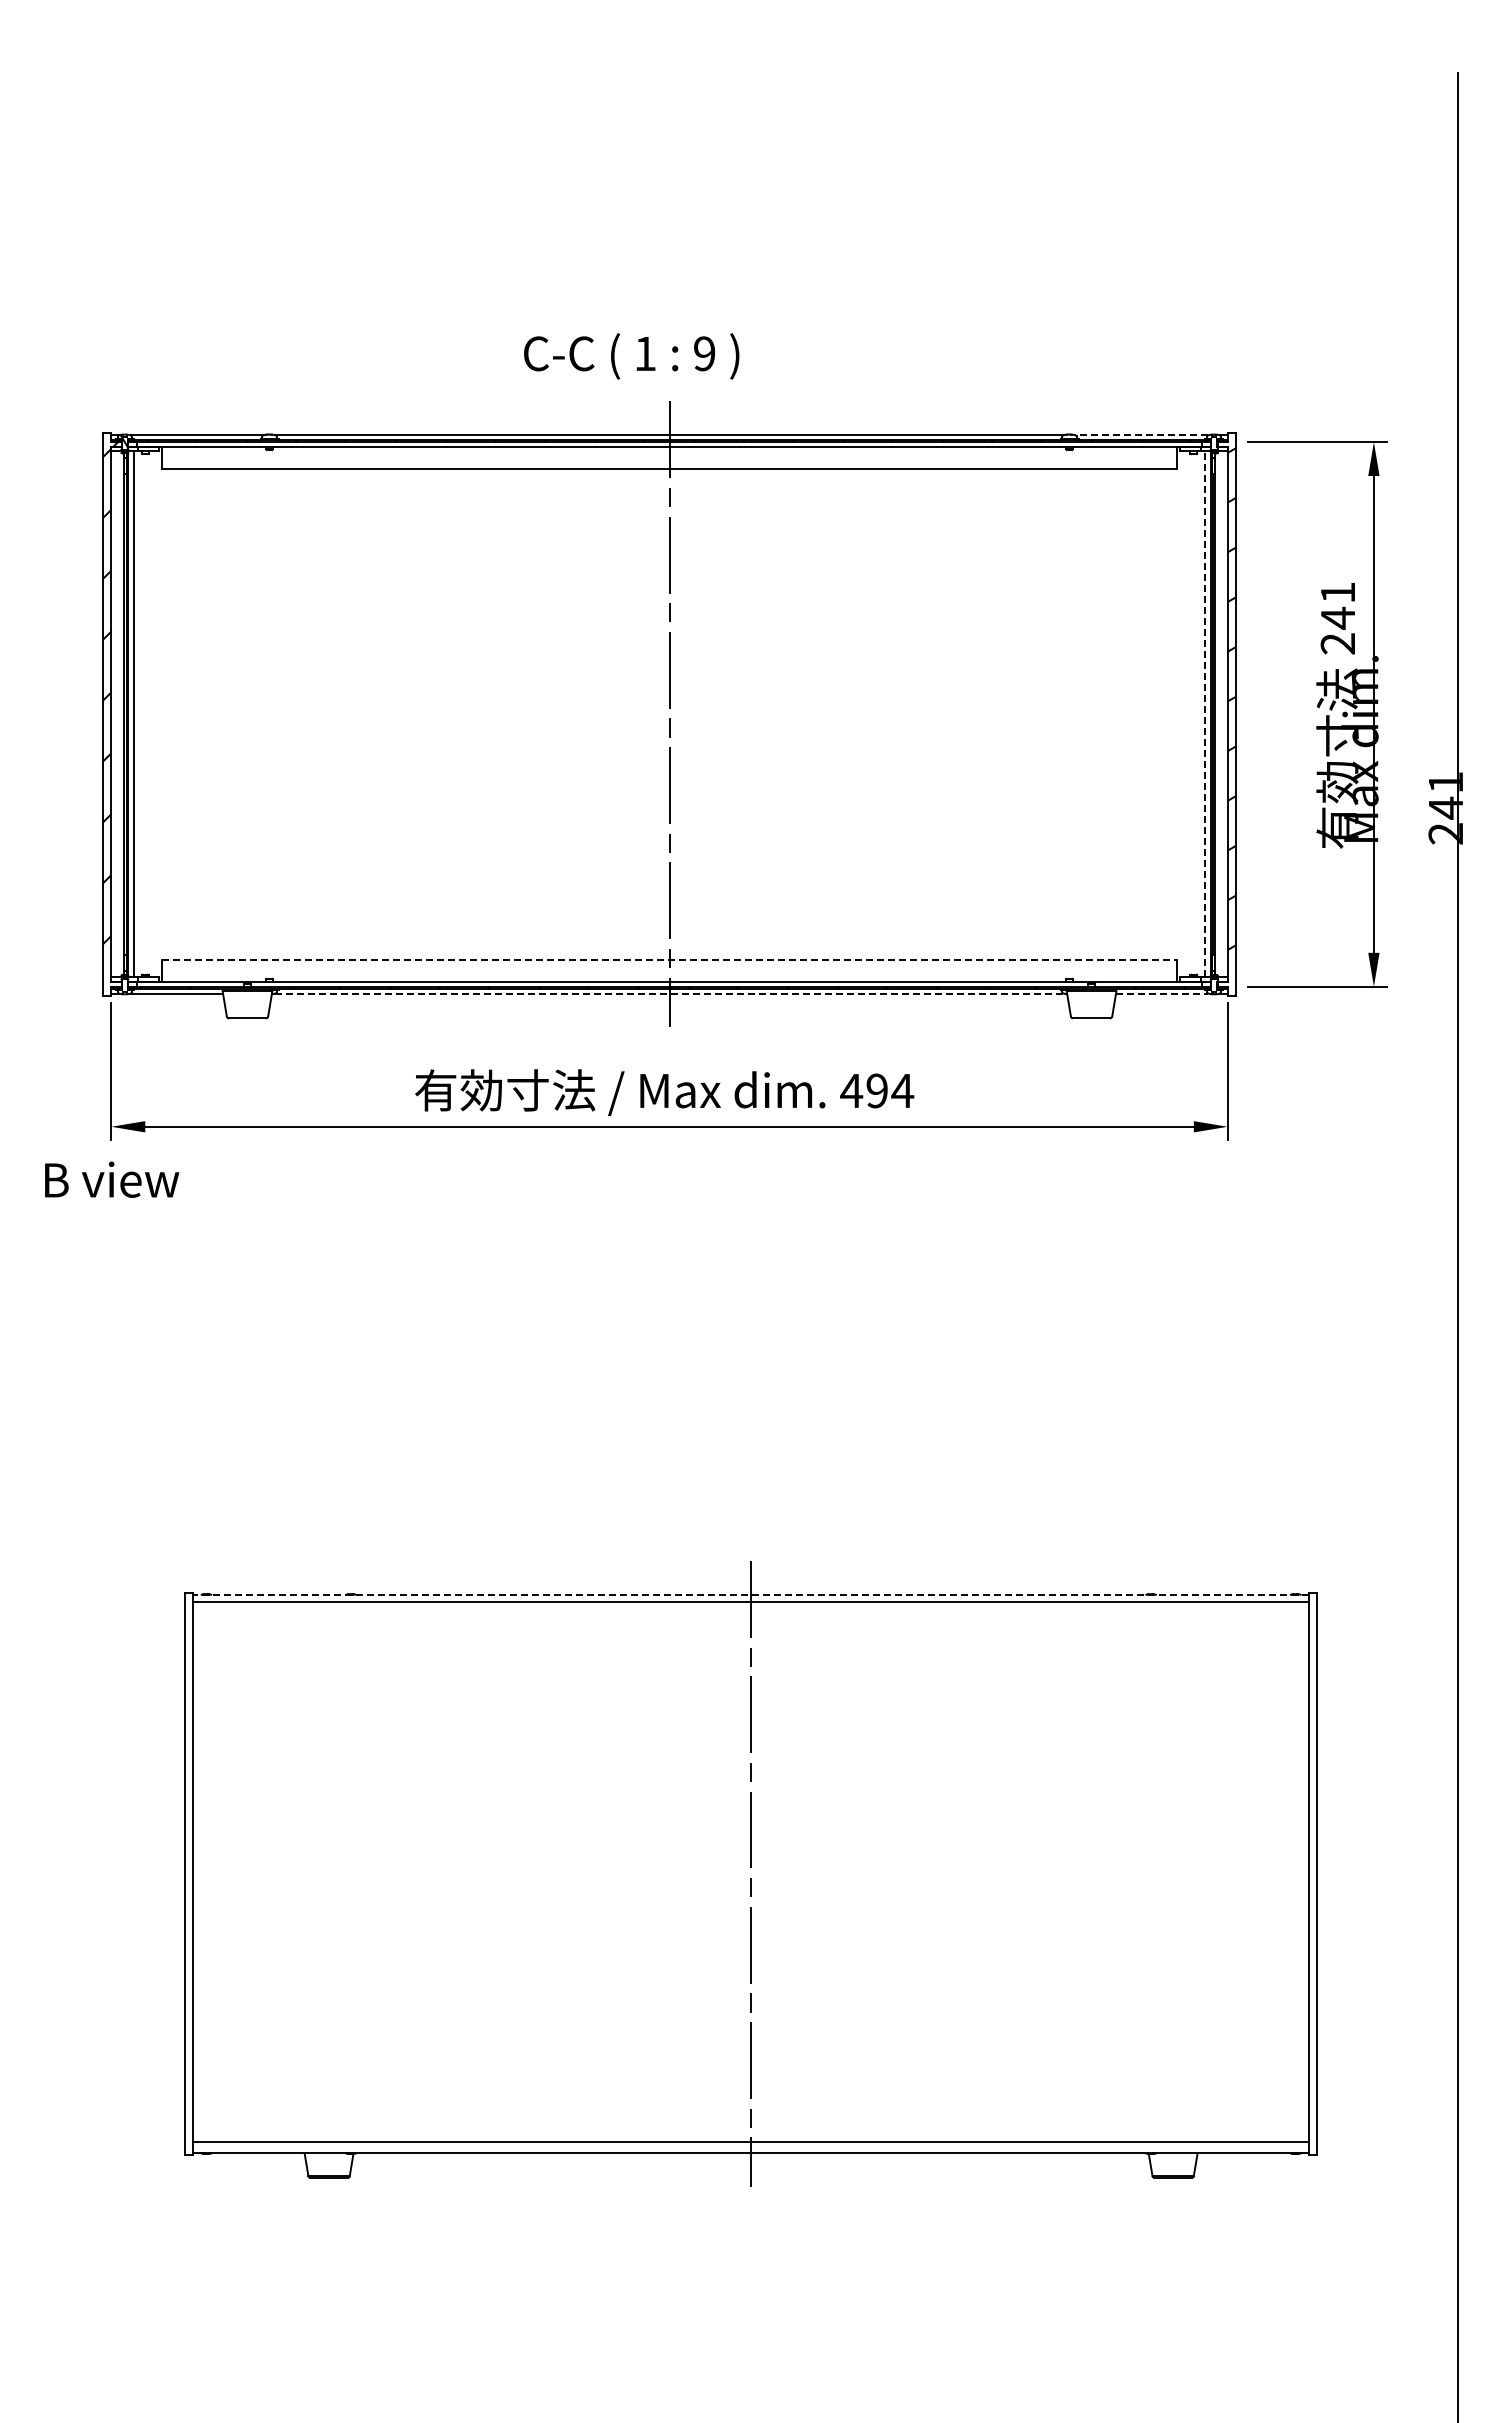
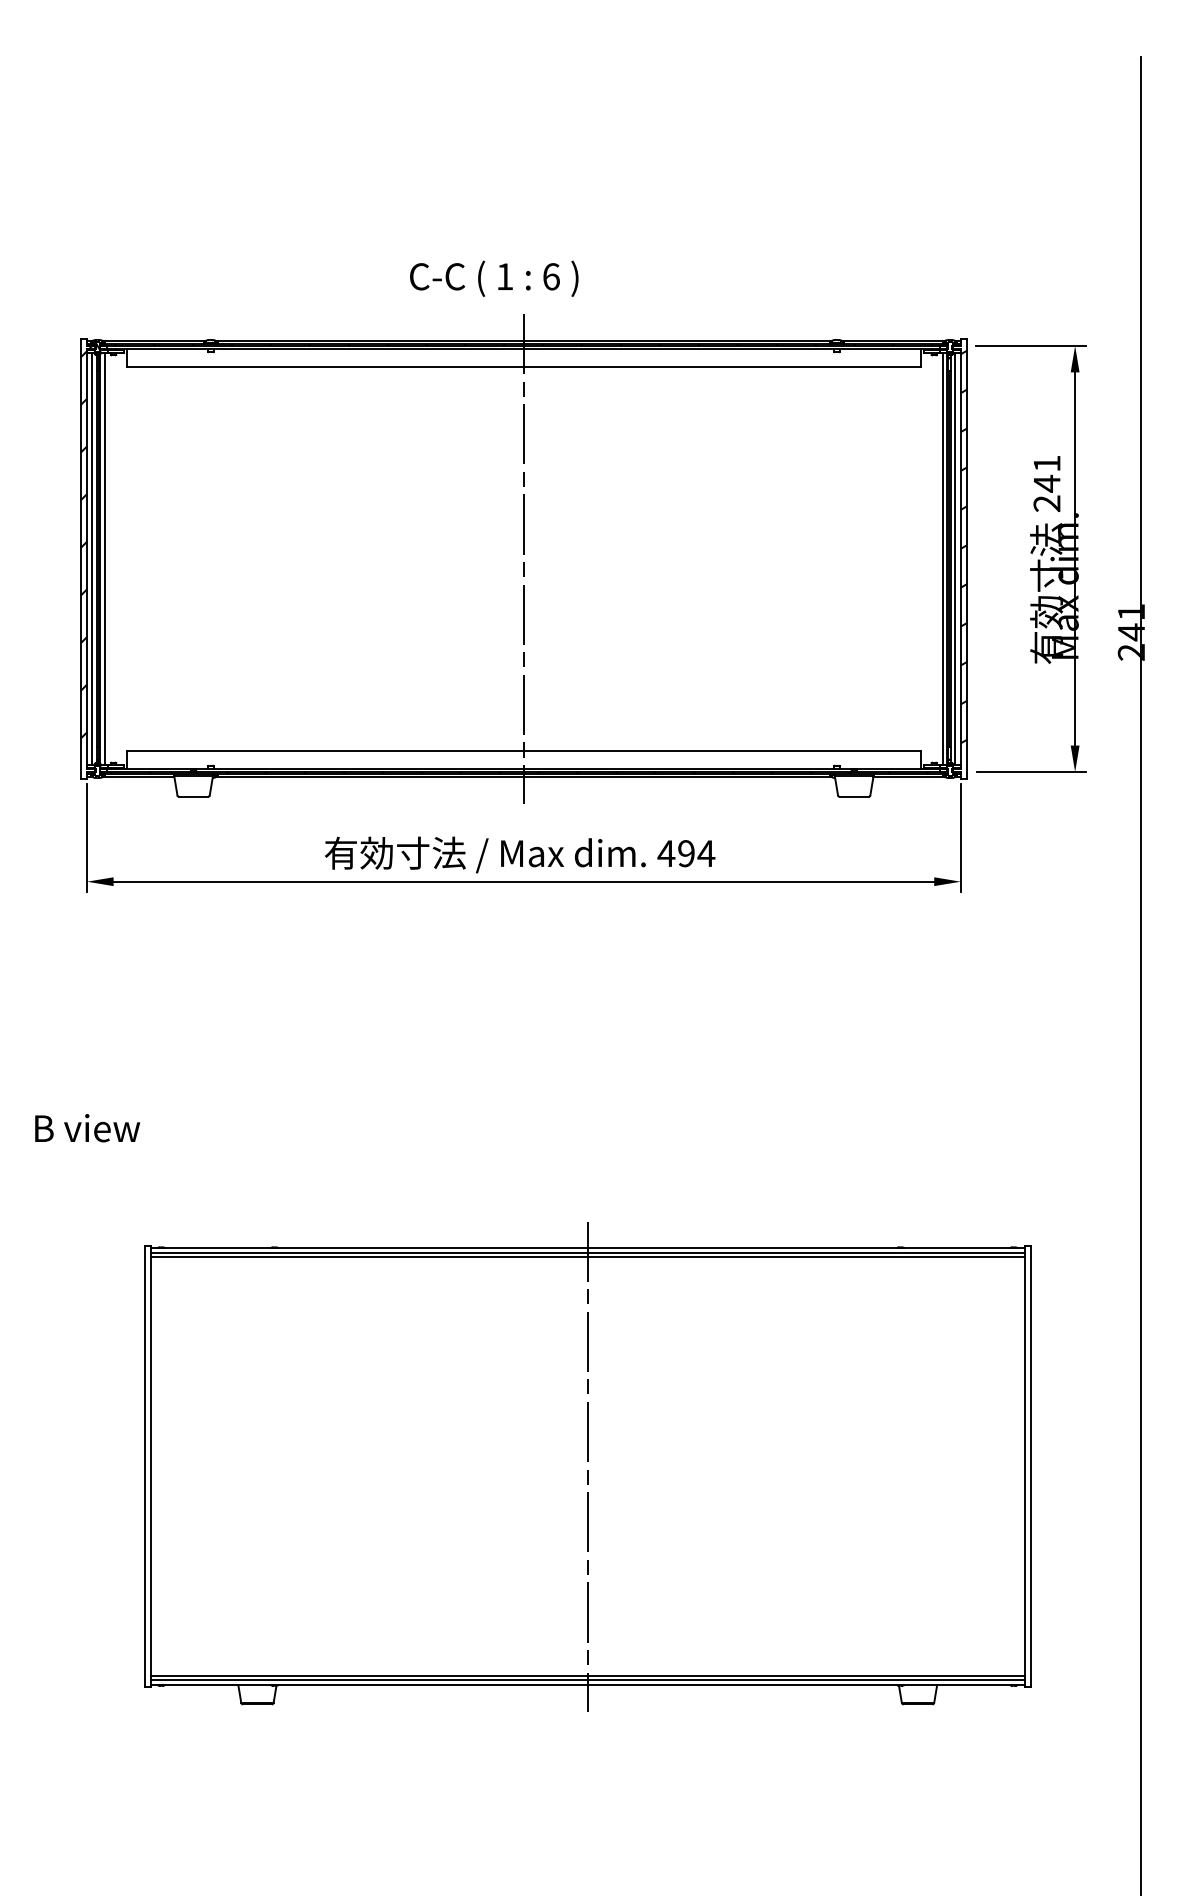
text: (704, 353) -> (551, 276), 9 -> 6
line: (1141, 435) -> (893, 340), dashed -> solid
line: (1205, 713) -> (943, 558), dashed -> solid
line: (118, 714) -> (92, 559), added
line: (1220, 714) -> (955, 559), added
line: (670, 959) -> (524, 750), dashed -> solid
line: (670, 993) -> (524, 777), dashed -> solid
line: (1162, 993) -> (909, 777), dashed -> solid
text: (112, 1179) -> (87, 1127), moved
line: (750, 1595) -> (587, 1248), dashed -> solid
line: (750, 1606) -> (587, 1257), added
line: (750, 2146) -> (587, 1679), added

